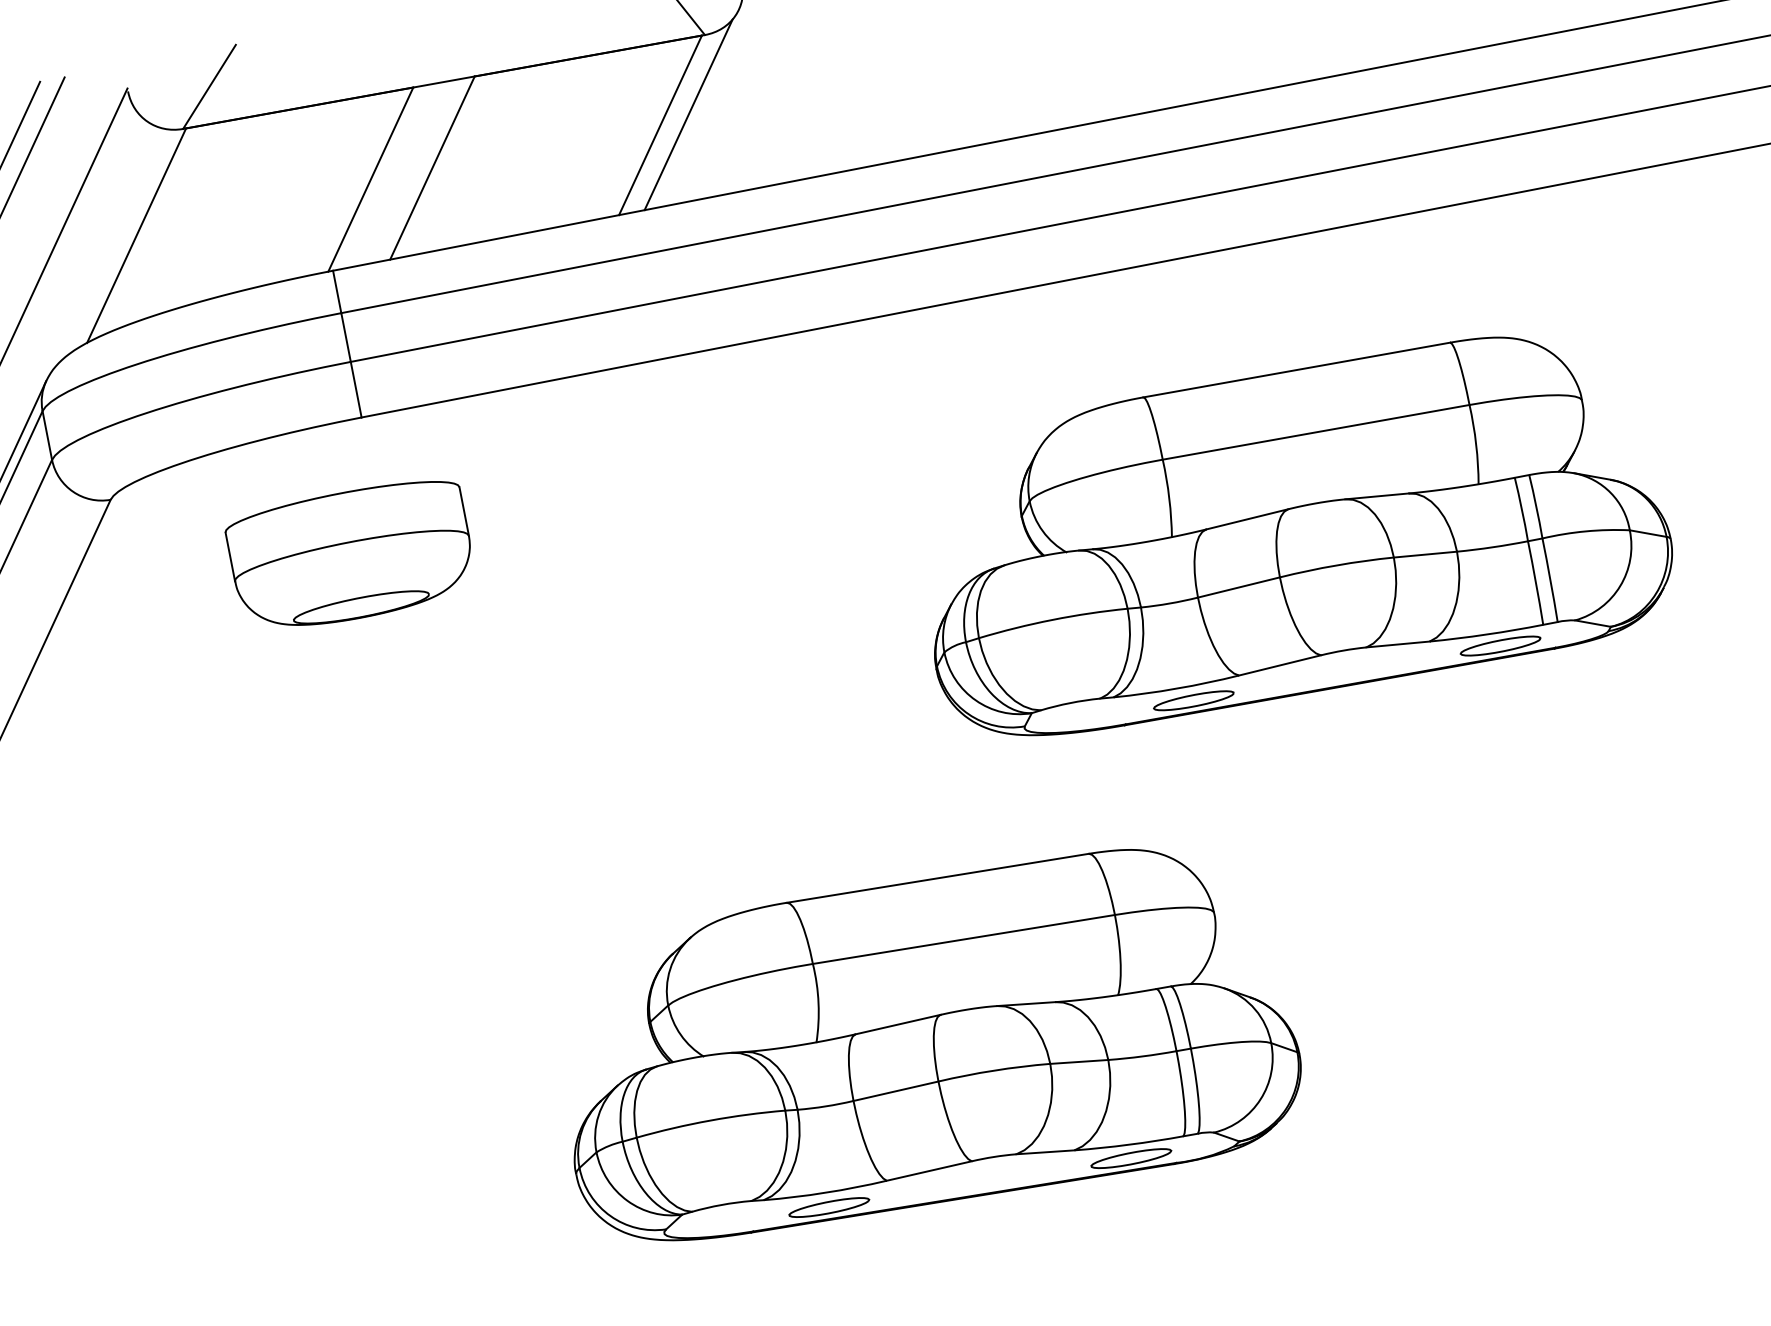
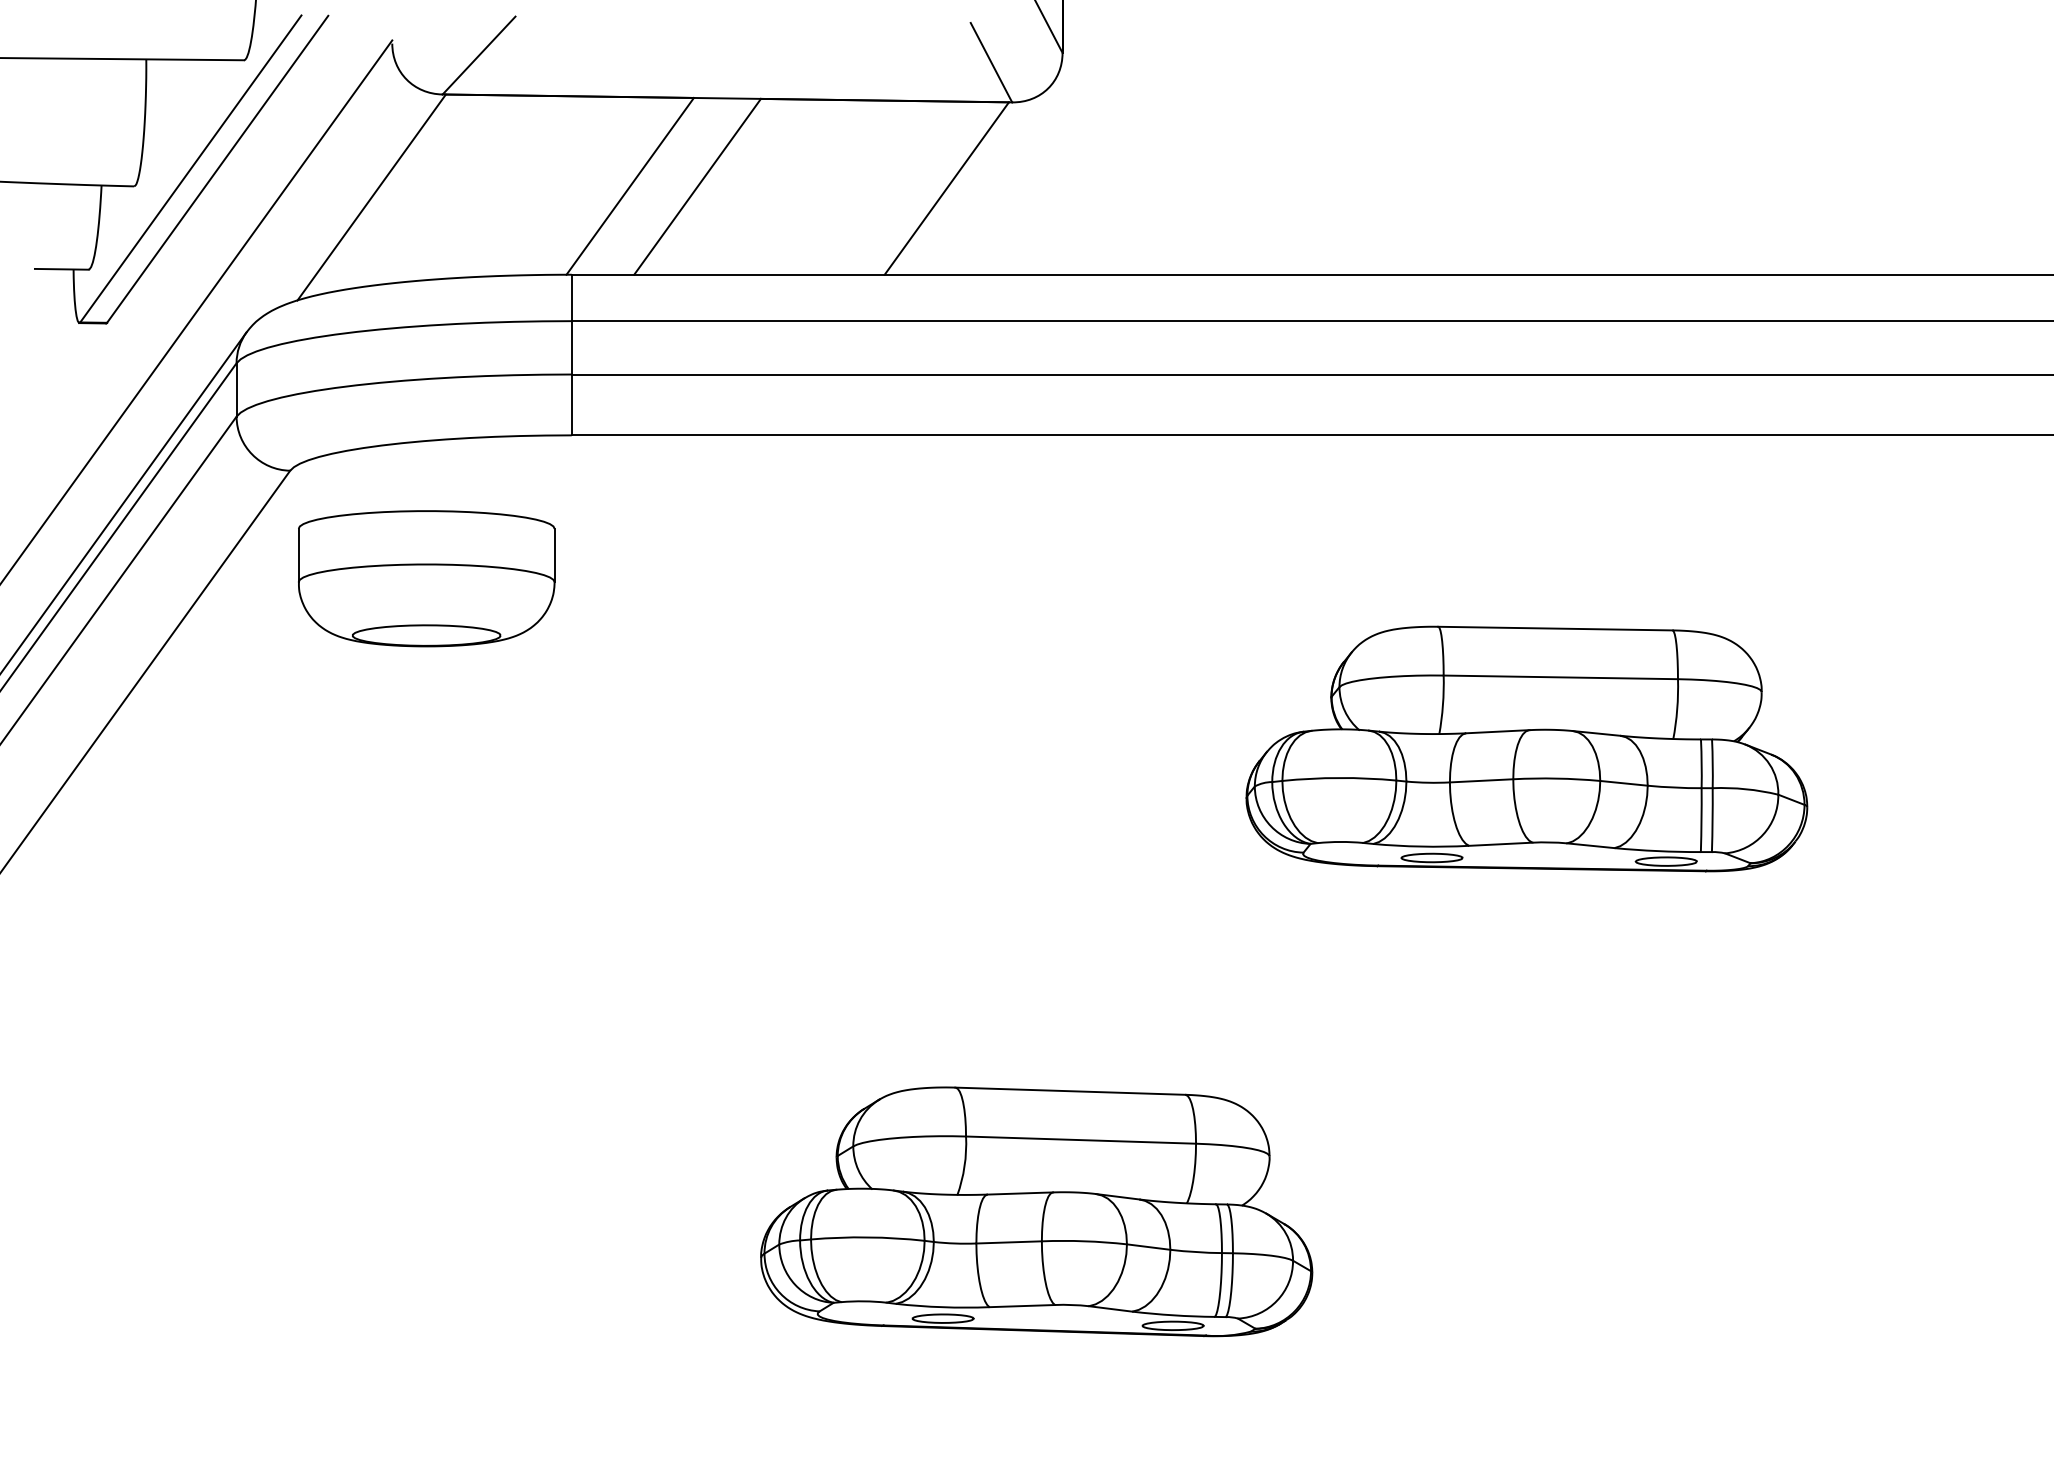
line: (688, 114) -> (978, 182), removed
part: (1289, 534) -> (1526, 748), size x0.7
part: (351, 555) -> (426, 578), moved
part: (924, 1044) -> (1036, 1211), size x0.7

